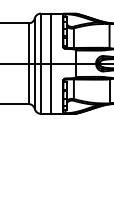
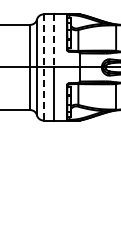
line: (51, 38) -> (54, 40), solid -> dashed
line: (40, 63) -> (43, 67), solid -> dashed

